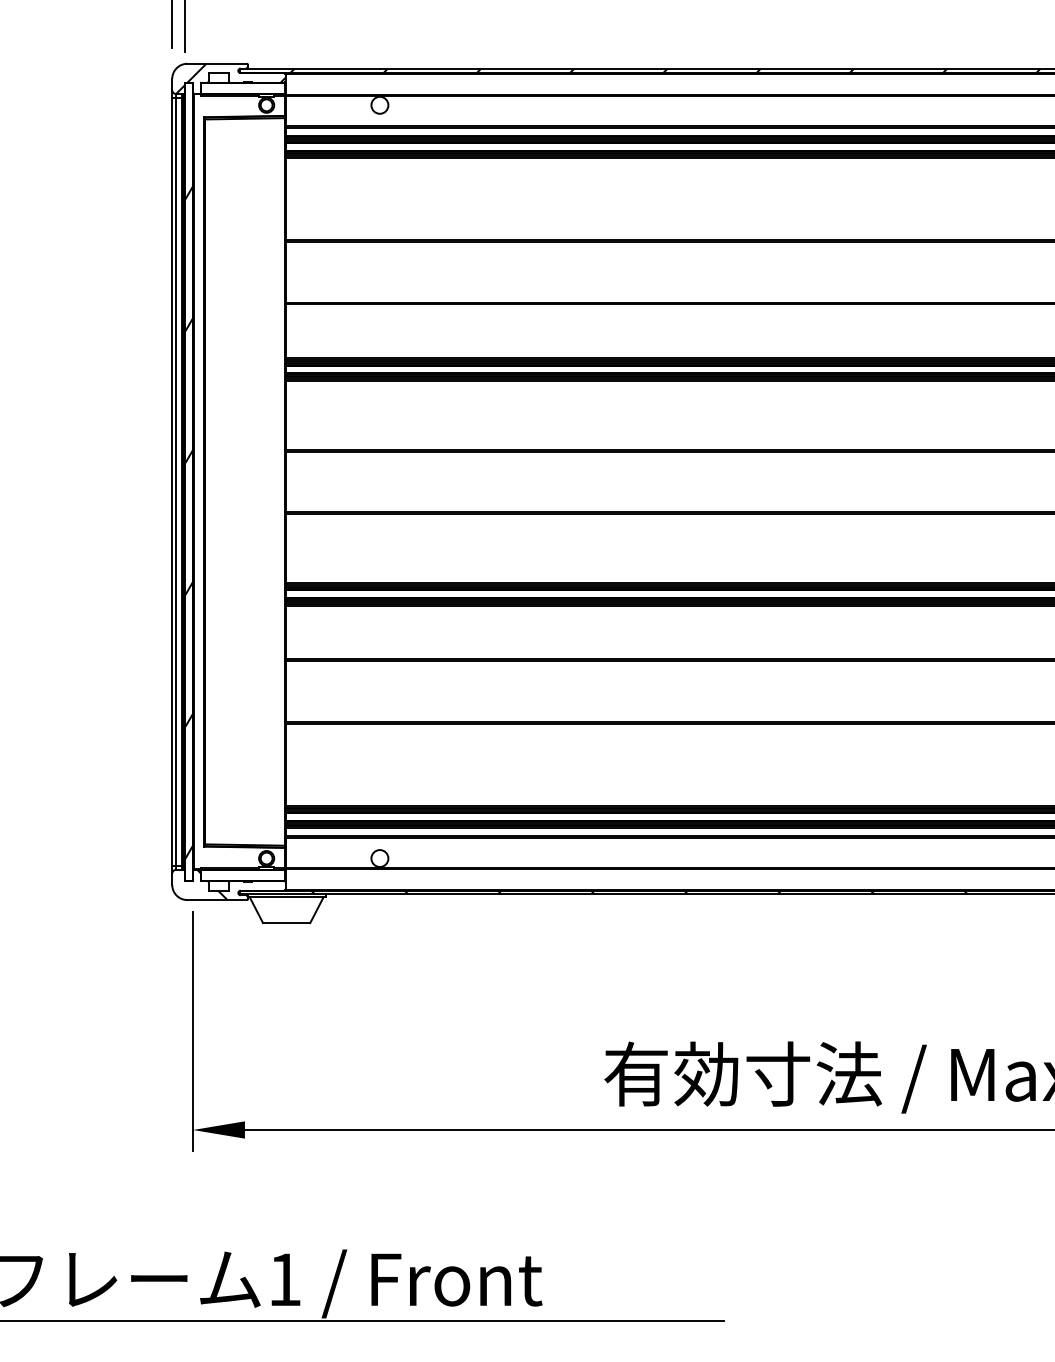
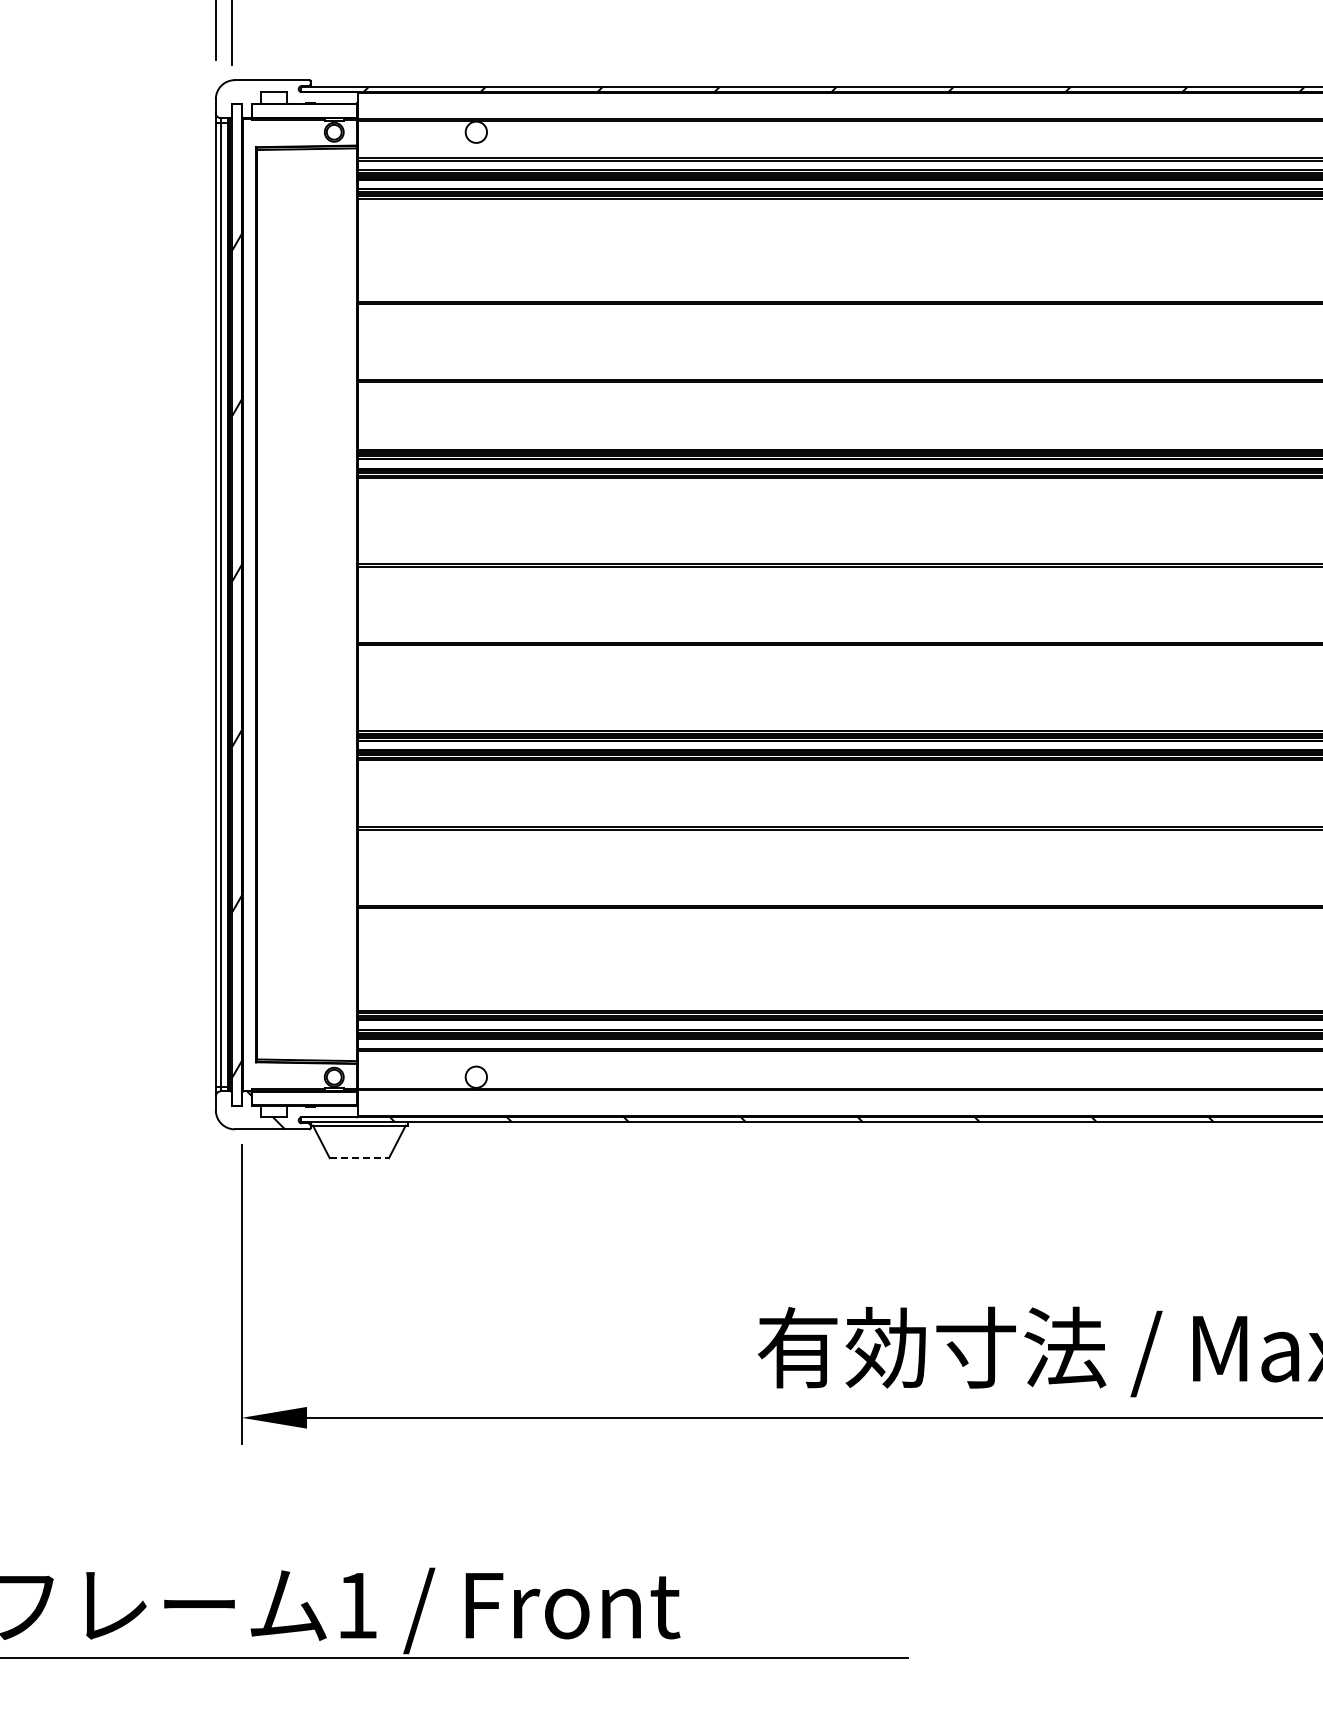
hatch: (230, 79) -> (288, 99), removed
line: (286, 923) -> (359, 1158), solid -> dashed

